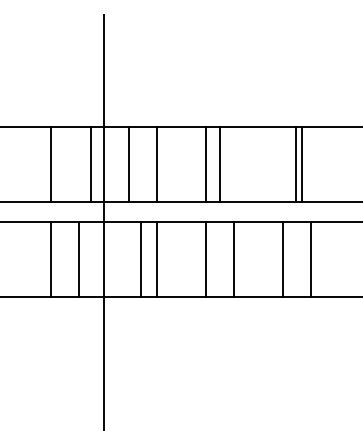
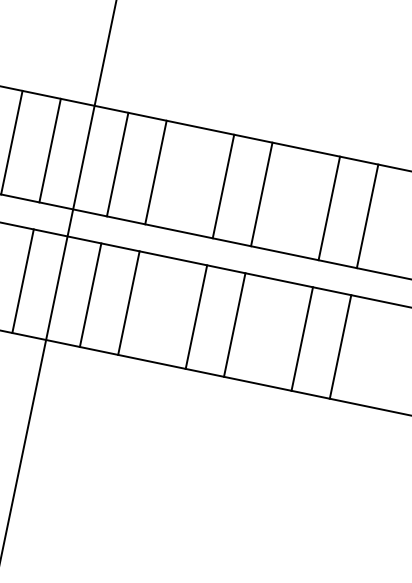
line: (91, 164) -> (50, 150), moved
line: (219, 164) -> (261, 194), moved
line: (295, 164) -> (367, 216), moved
line: (301, 164) -> (328, 208), moved
line: (140, 259) -> (90, 294), moved

